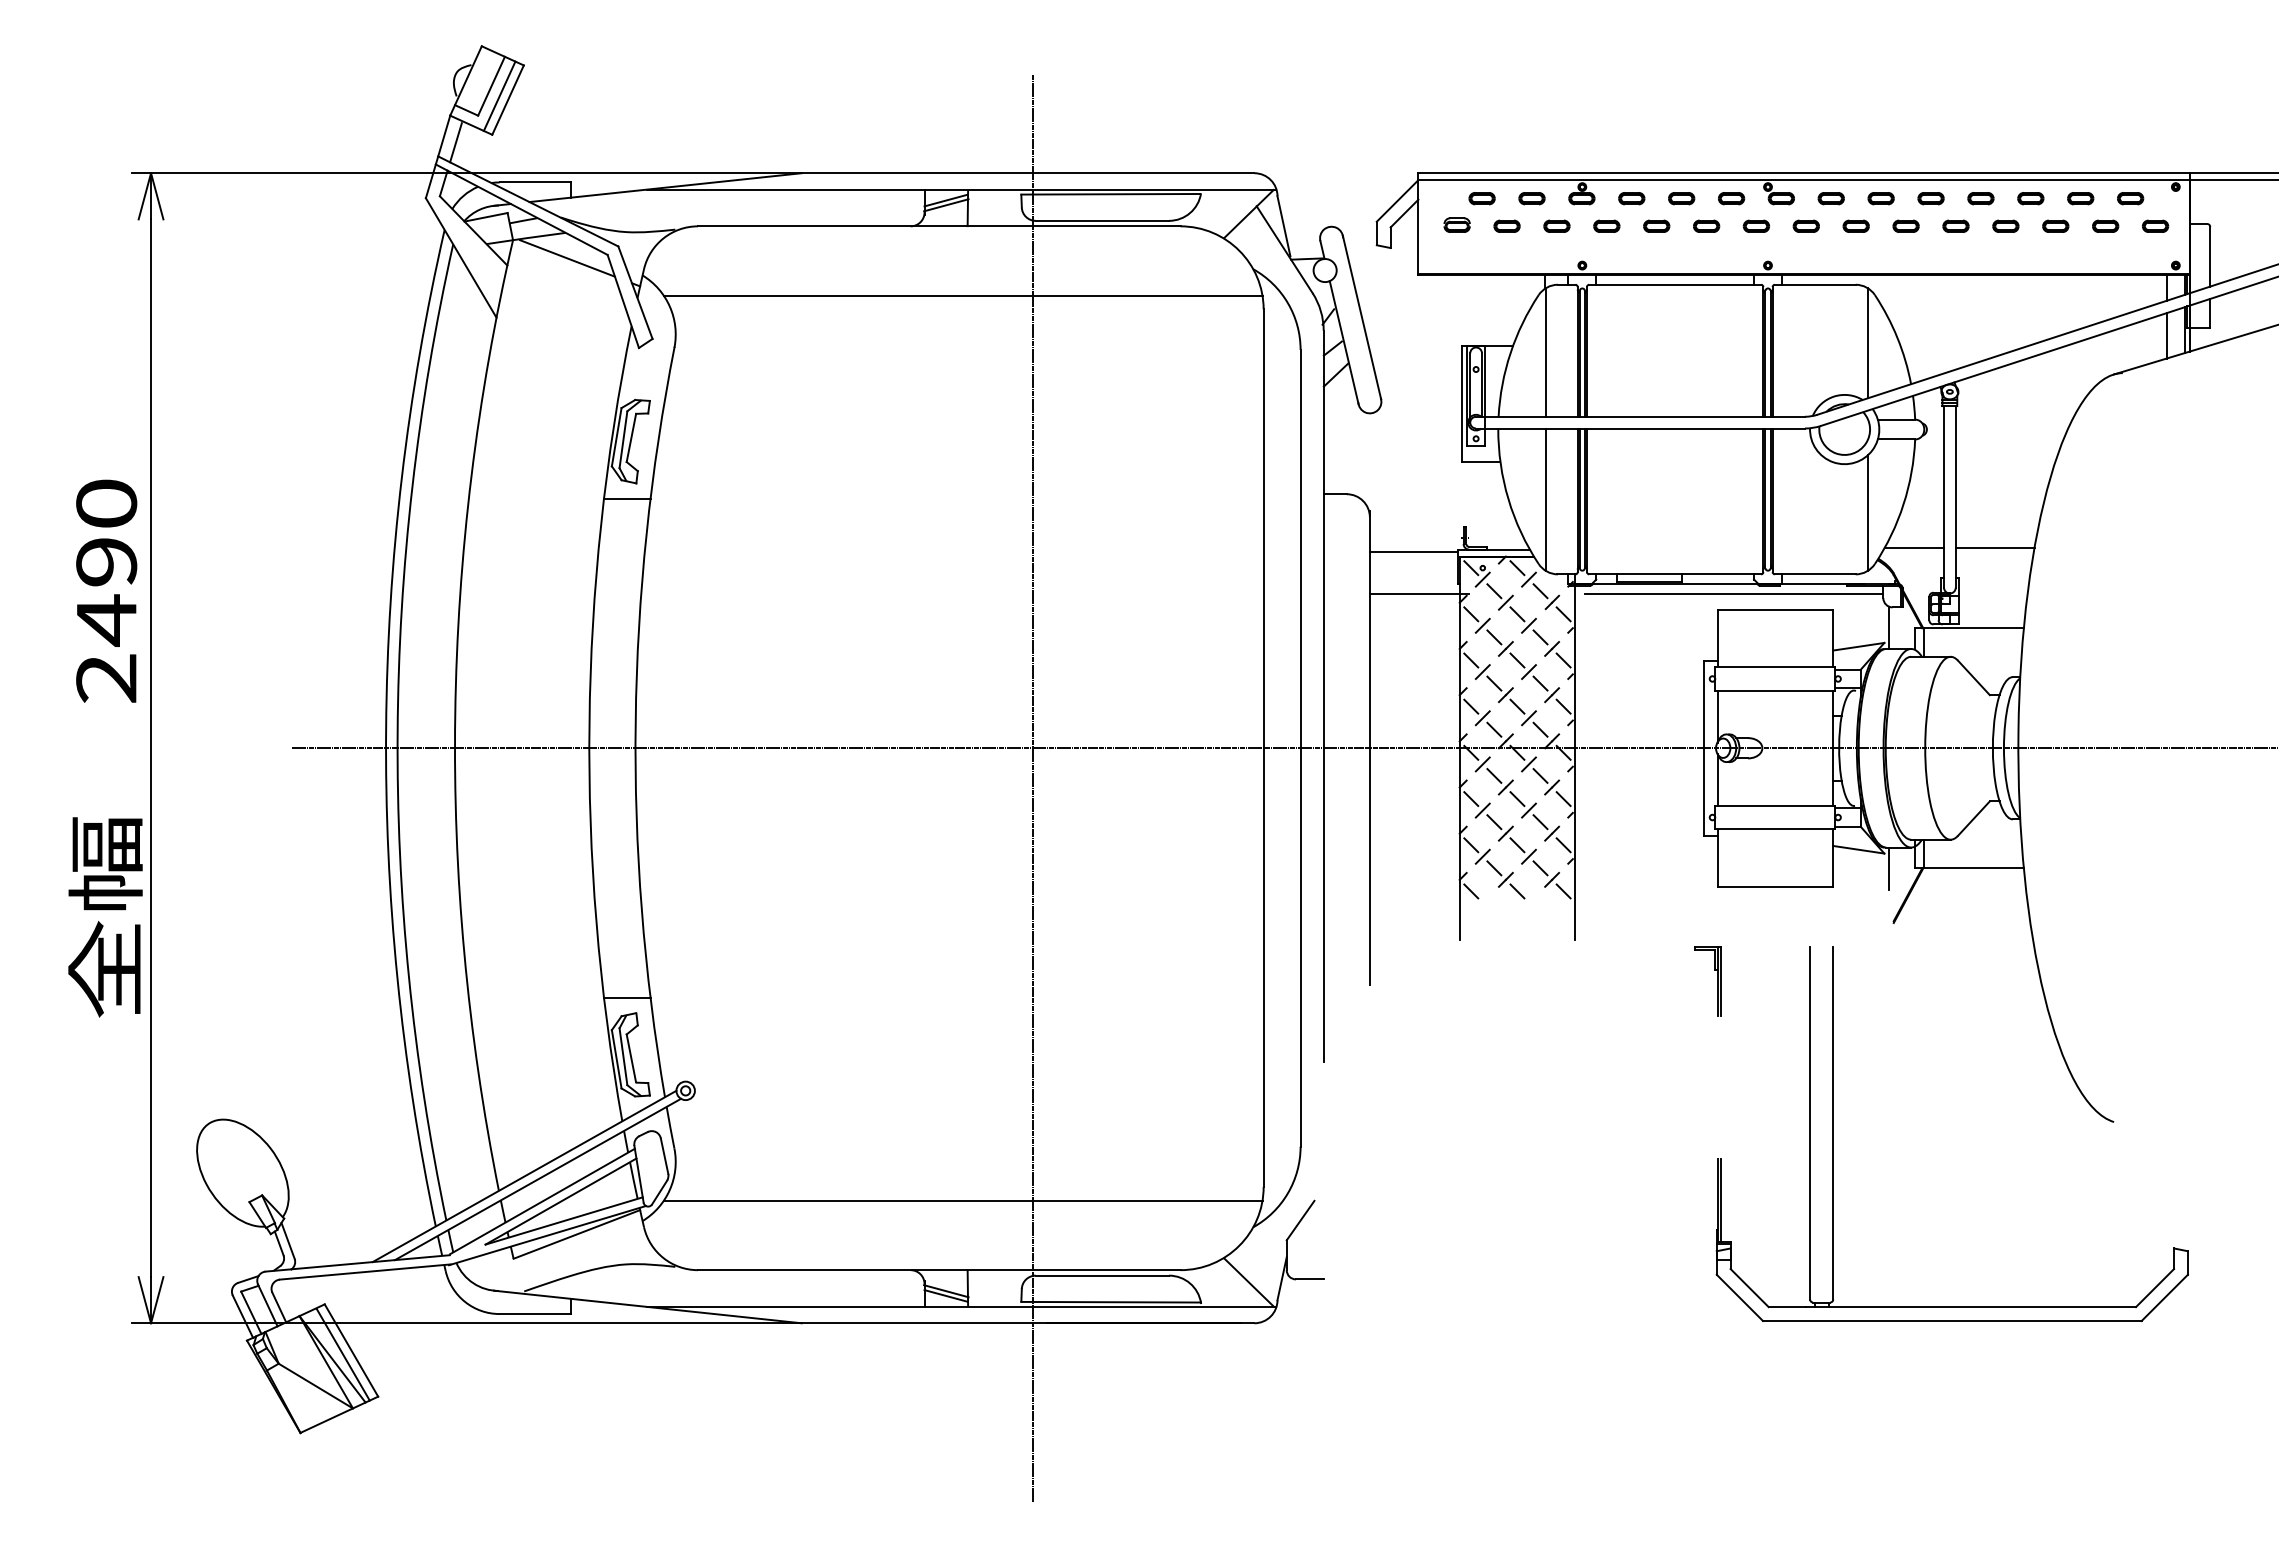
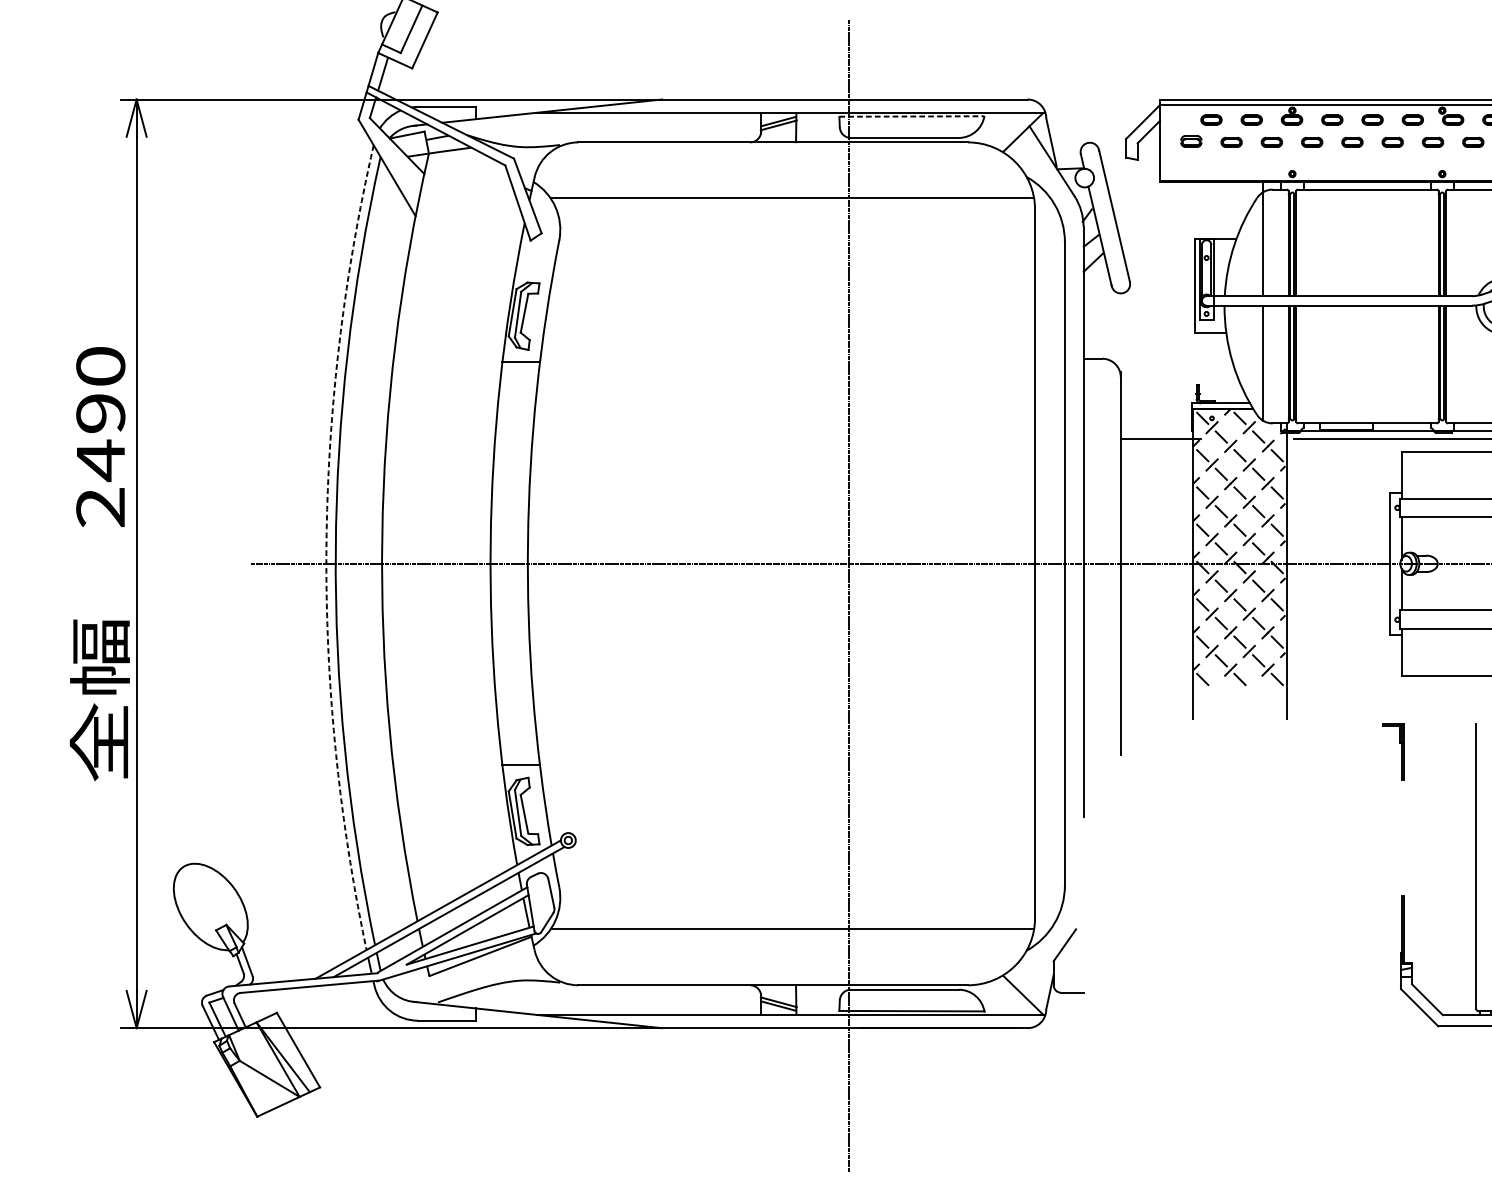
line: (499, 95) -> (418, 36), removed
line: (1111, 194) -> (912, 116), solid -> dashed
line: (567, 258) -> (472, 168), removed
line: (1413, 551) -> (1156, 404), removed
arc: (386, 727) -> (326, 547), solid -> dashed
line: (342, 1354) -> (291, 1053), removed

